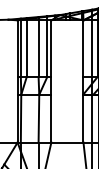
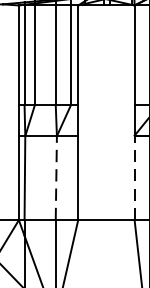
line: (38, 118) -> (55, 177), solid -> dashed
line: (83, 118) -> (134, 177), solid -> dashed

